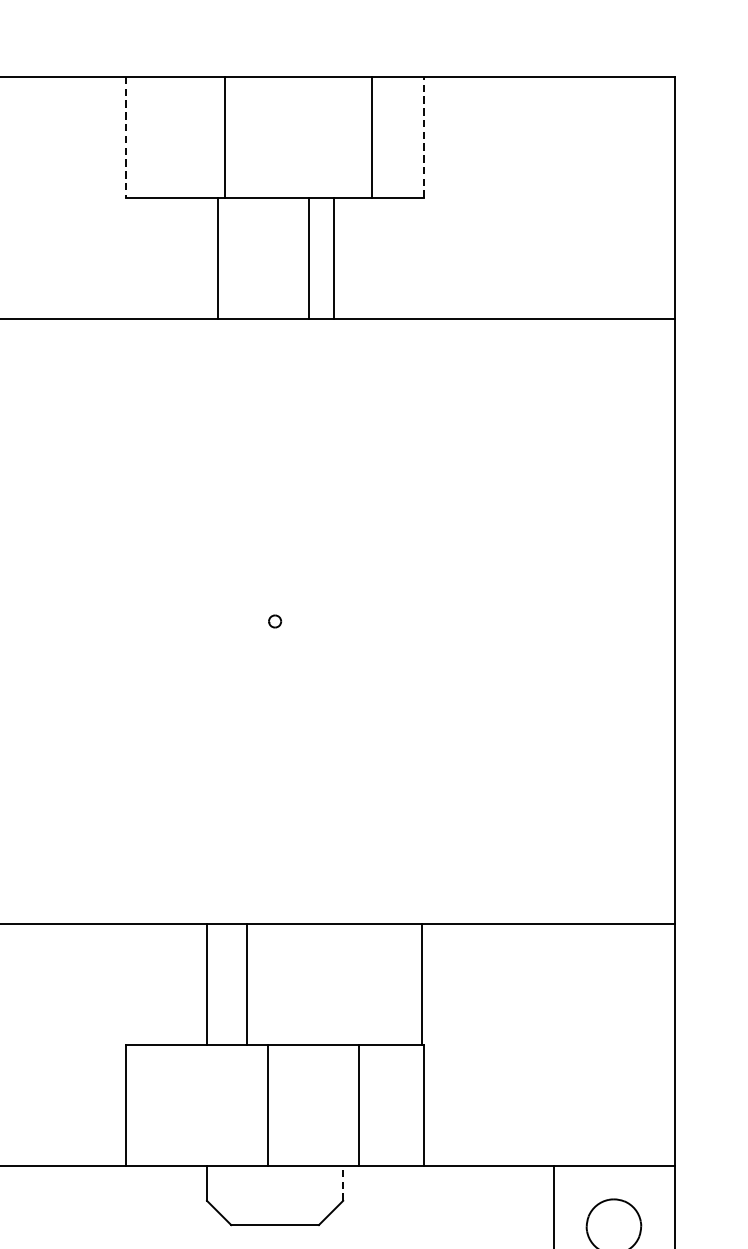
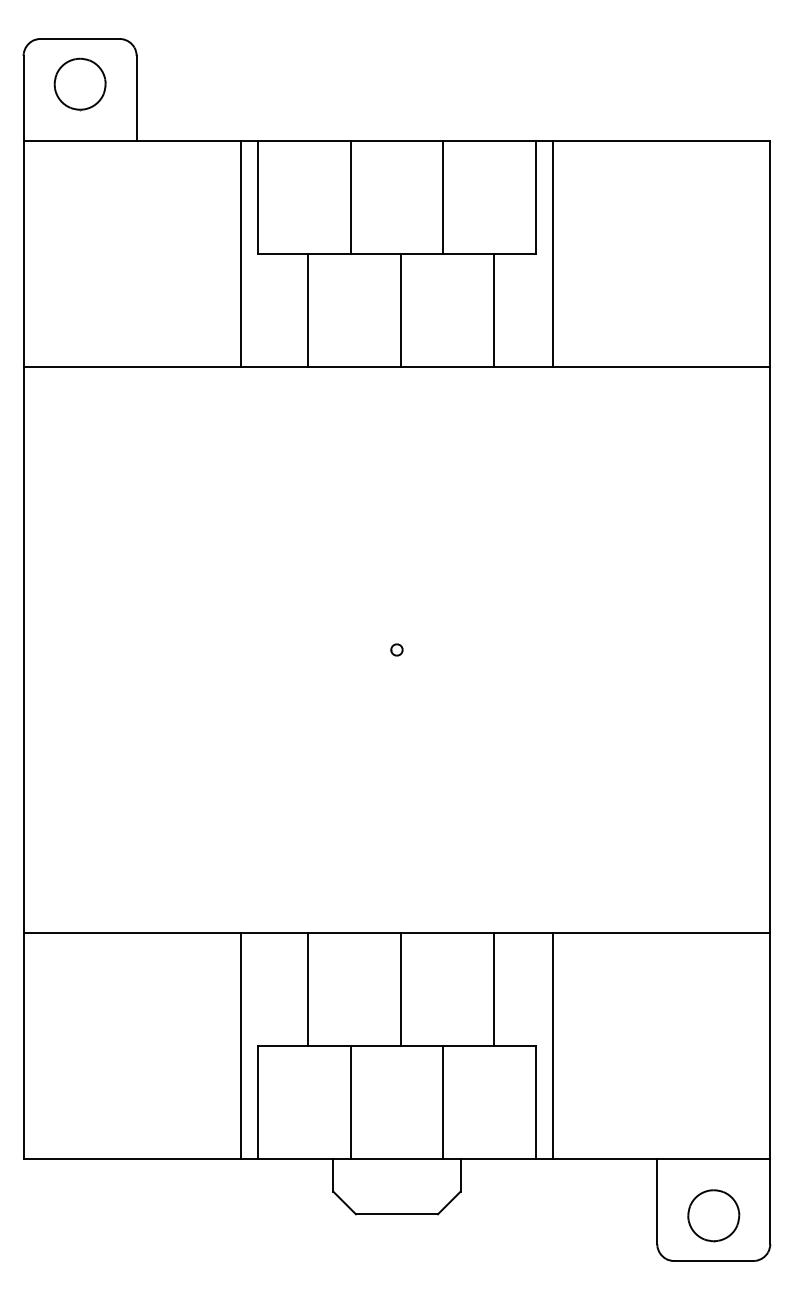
line: (371, 136) -> (443, 196), moved
line: (125, 137) -> (257, 197), dashed -> solid
line: (424, 137) -> (536, 197), dashed -> solid
line: (107, 197) -> (240, 253), added
line: (442, 197) -> (553, 253), added
line: (217, 258) -> (308, 310), moved
line: (308, 258) -> (401, 310), moved
line: (334, 258) -> (494, 310), moved
line: (207, 984) -> (308, 989), moved
line: (246, 984) -> (401, 989), moved
line: (422, 984) -> (494, 989), moved
line: (107, 1044) -> (240, 1045), added
line: (442, 1044) -> (553, 1045), added
line: (268, 1105) -> (350, 1102), moved
line: (359, 1105) -> (443, 1102), moved
line: (343, 1182) -> (460, 1174), dashed -> solid

